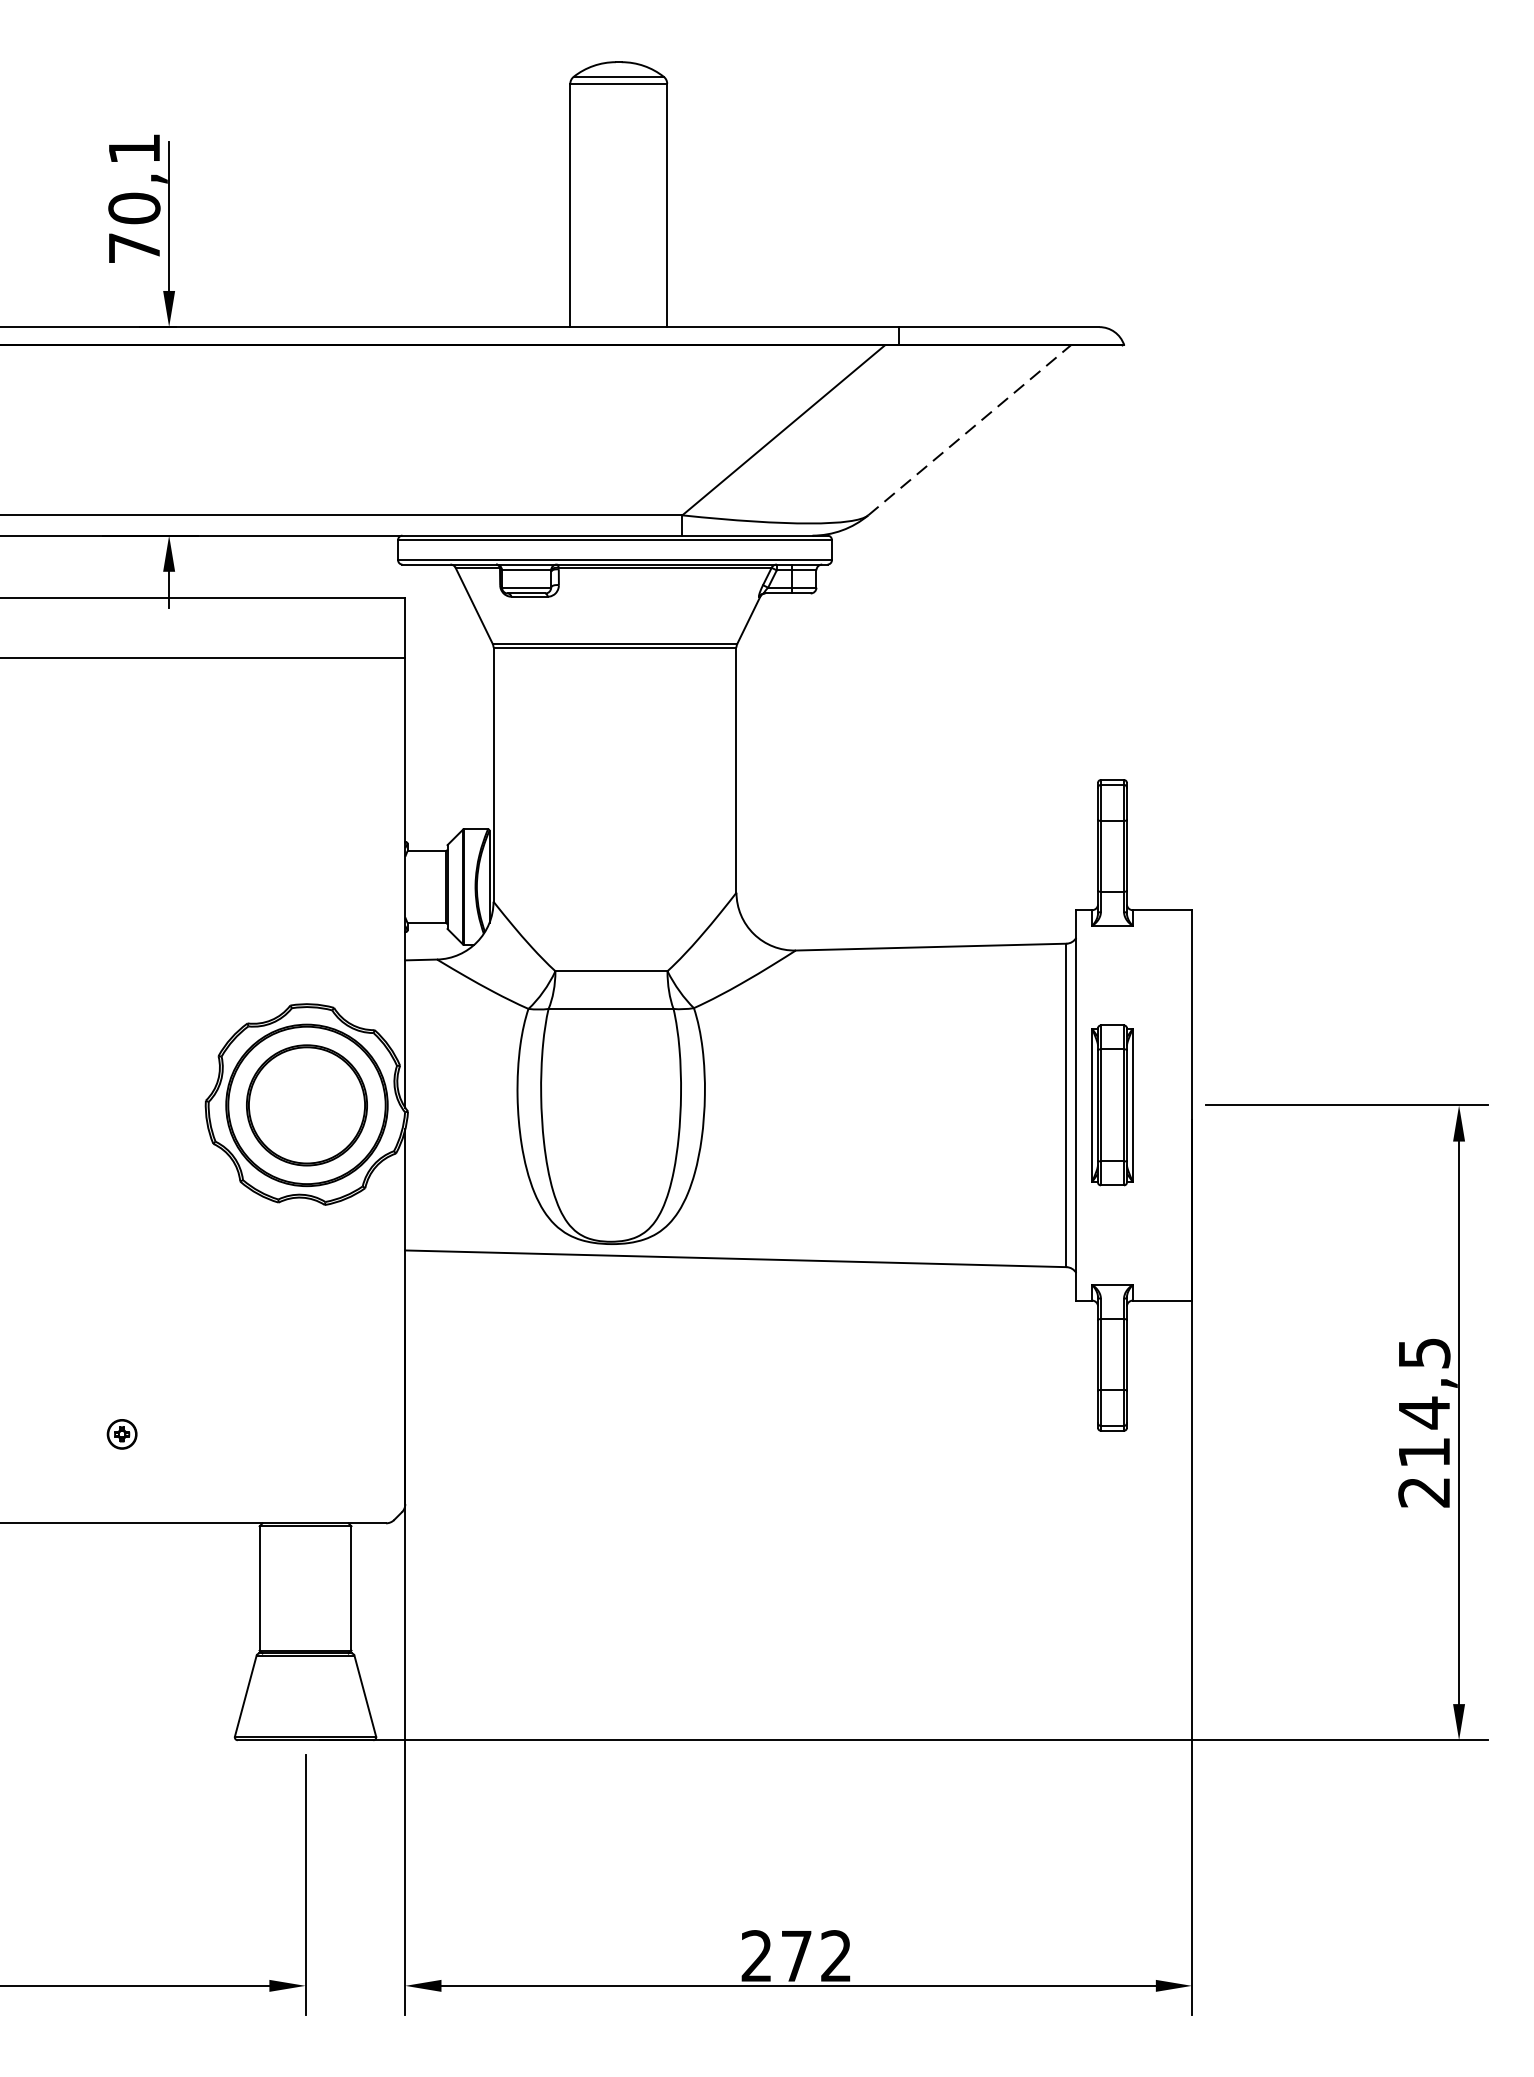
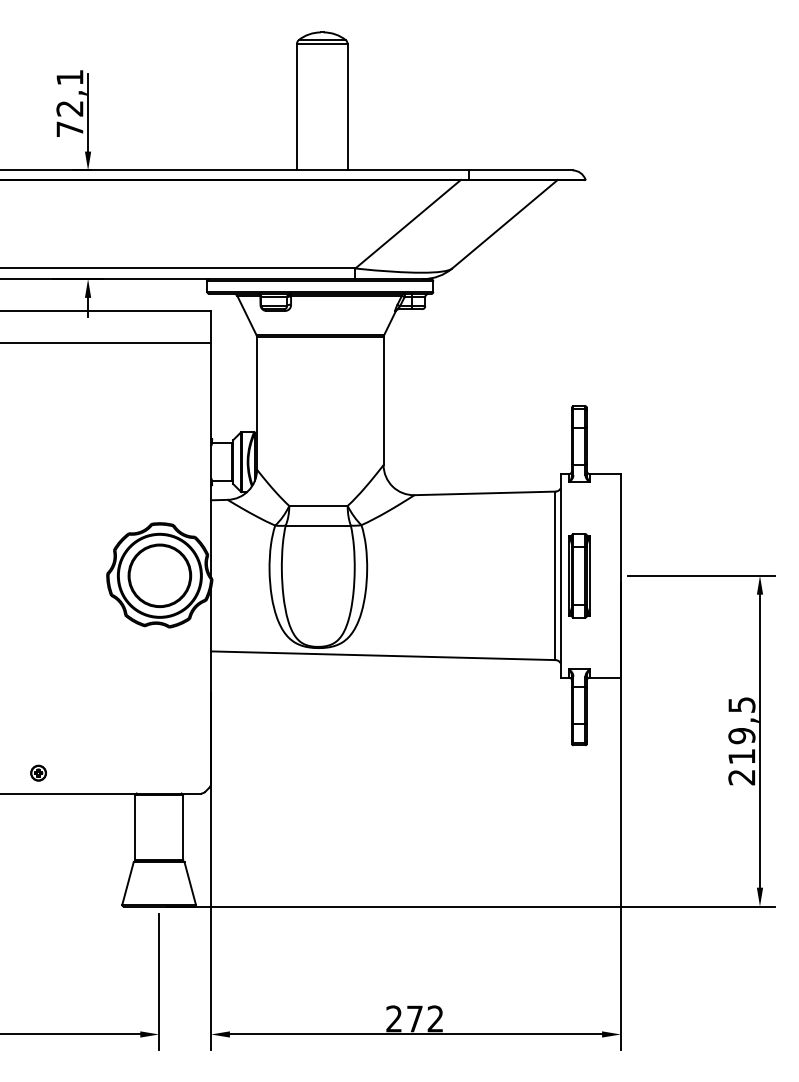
text: (133, 208) -> (69, 108), 70,1 -> 72,1
line: (970, 430) -> (505, 224), dashed -> solid
text: (1423, 1411) -> (741, 735), 214,5 -> 219,5
part: (121, 1433) -> (38, 772), moved

